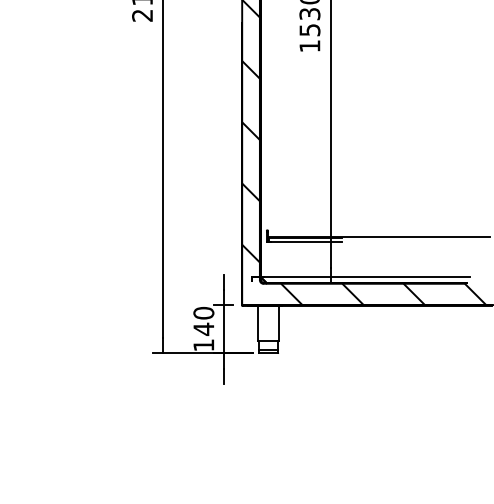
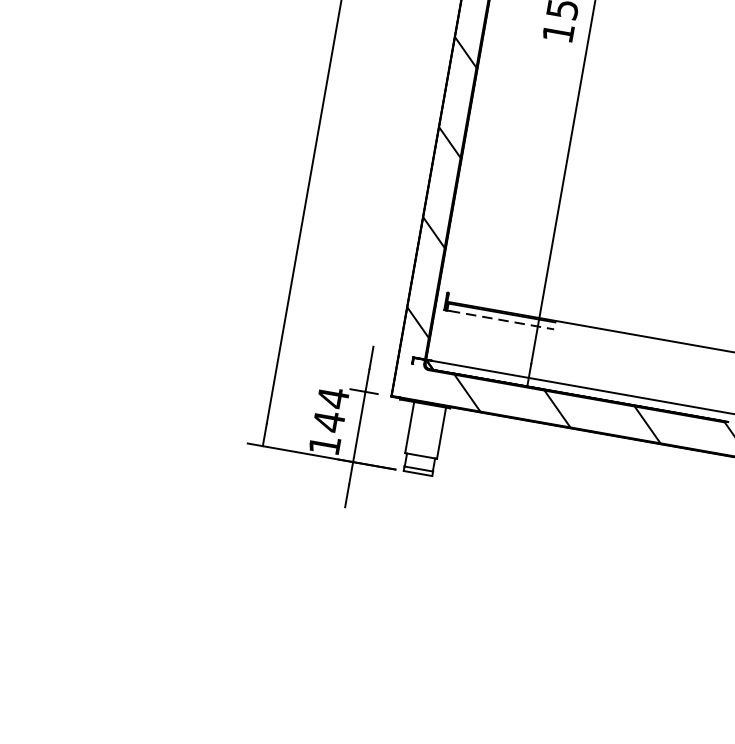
line: (306, 242) -> (502, 320), solid -> dashed
text: (203, 312) -> (332, 396), 140 -> 144

